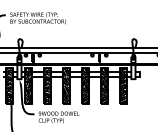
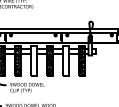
hatch: (66, 85) -> (33, 60), removed
hatch: (104, 85) -> (65, 60), removed

